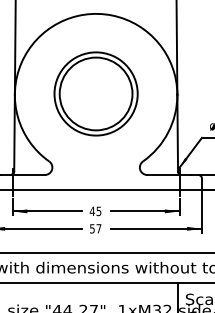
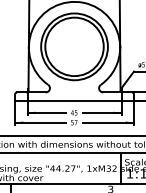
part: (96, 93) -> (74, 46), size x1.43

